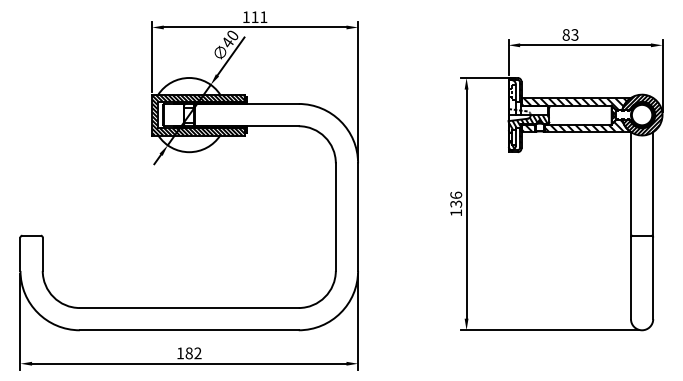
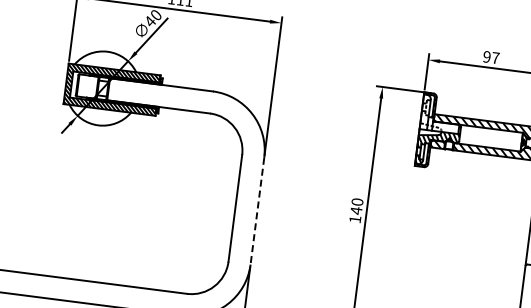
text: (570, 34) -> (491, 57), 83 -> 97
text: (456, 199) -> (357, 206), 136 -> 140
line: (358, 217) -> (257, 211), solid -> dashed

